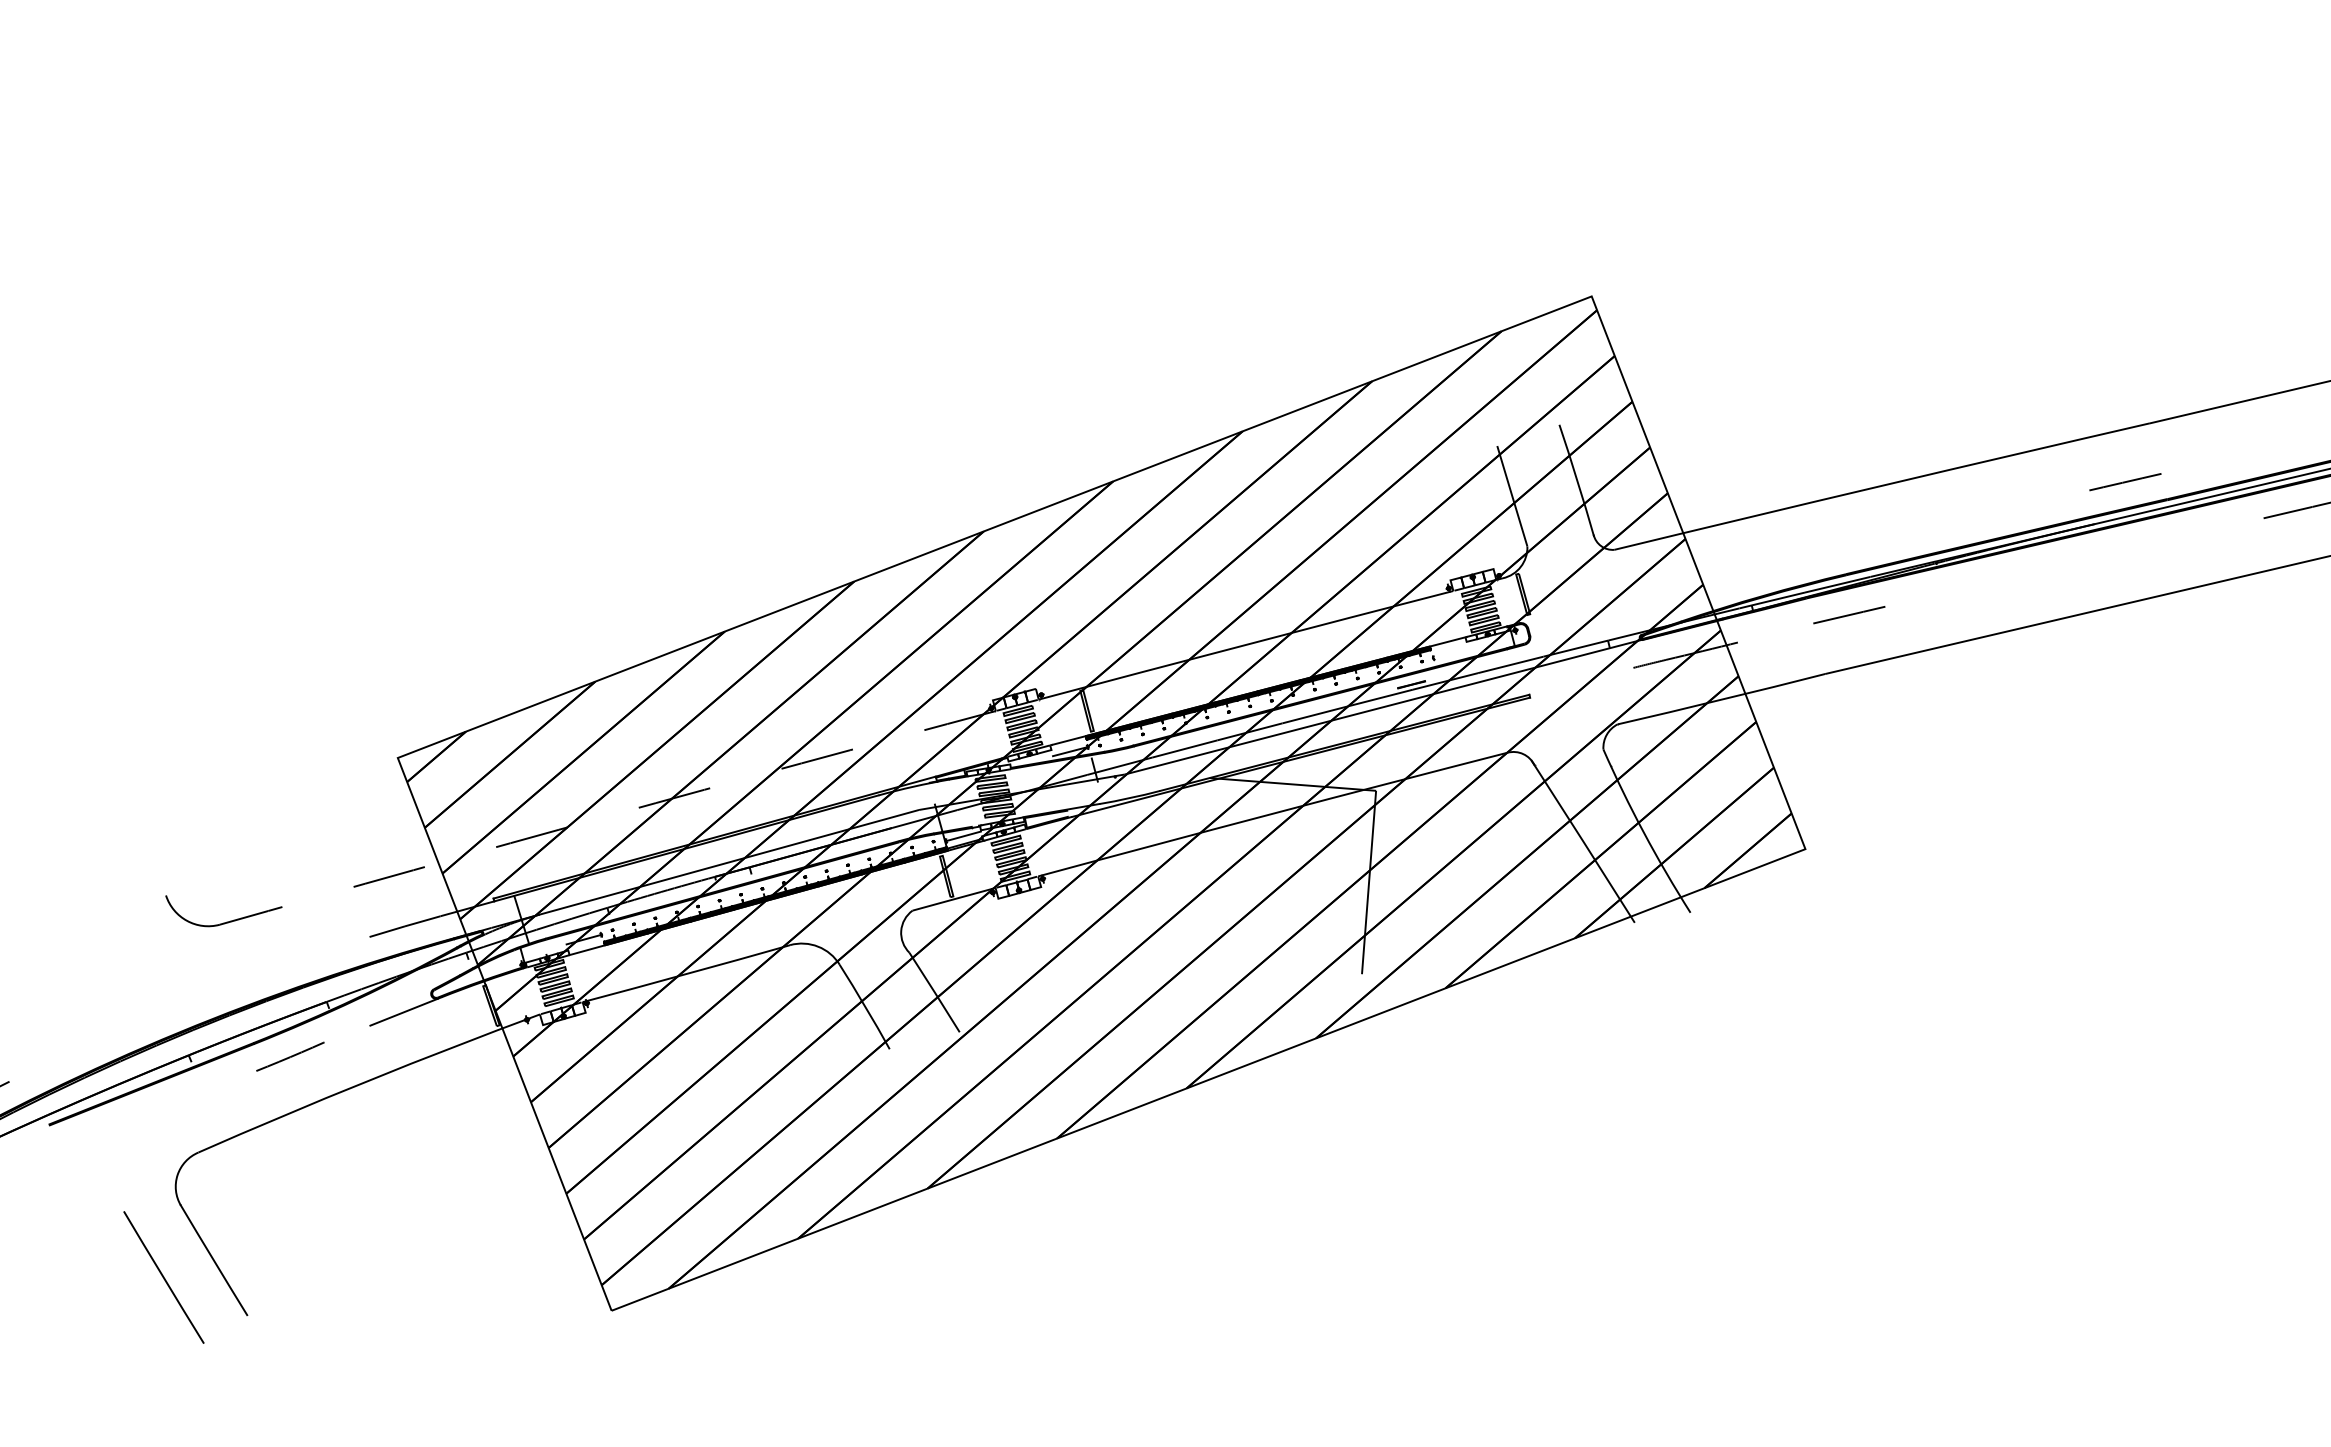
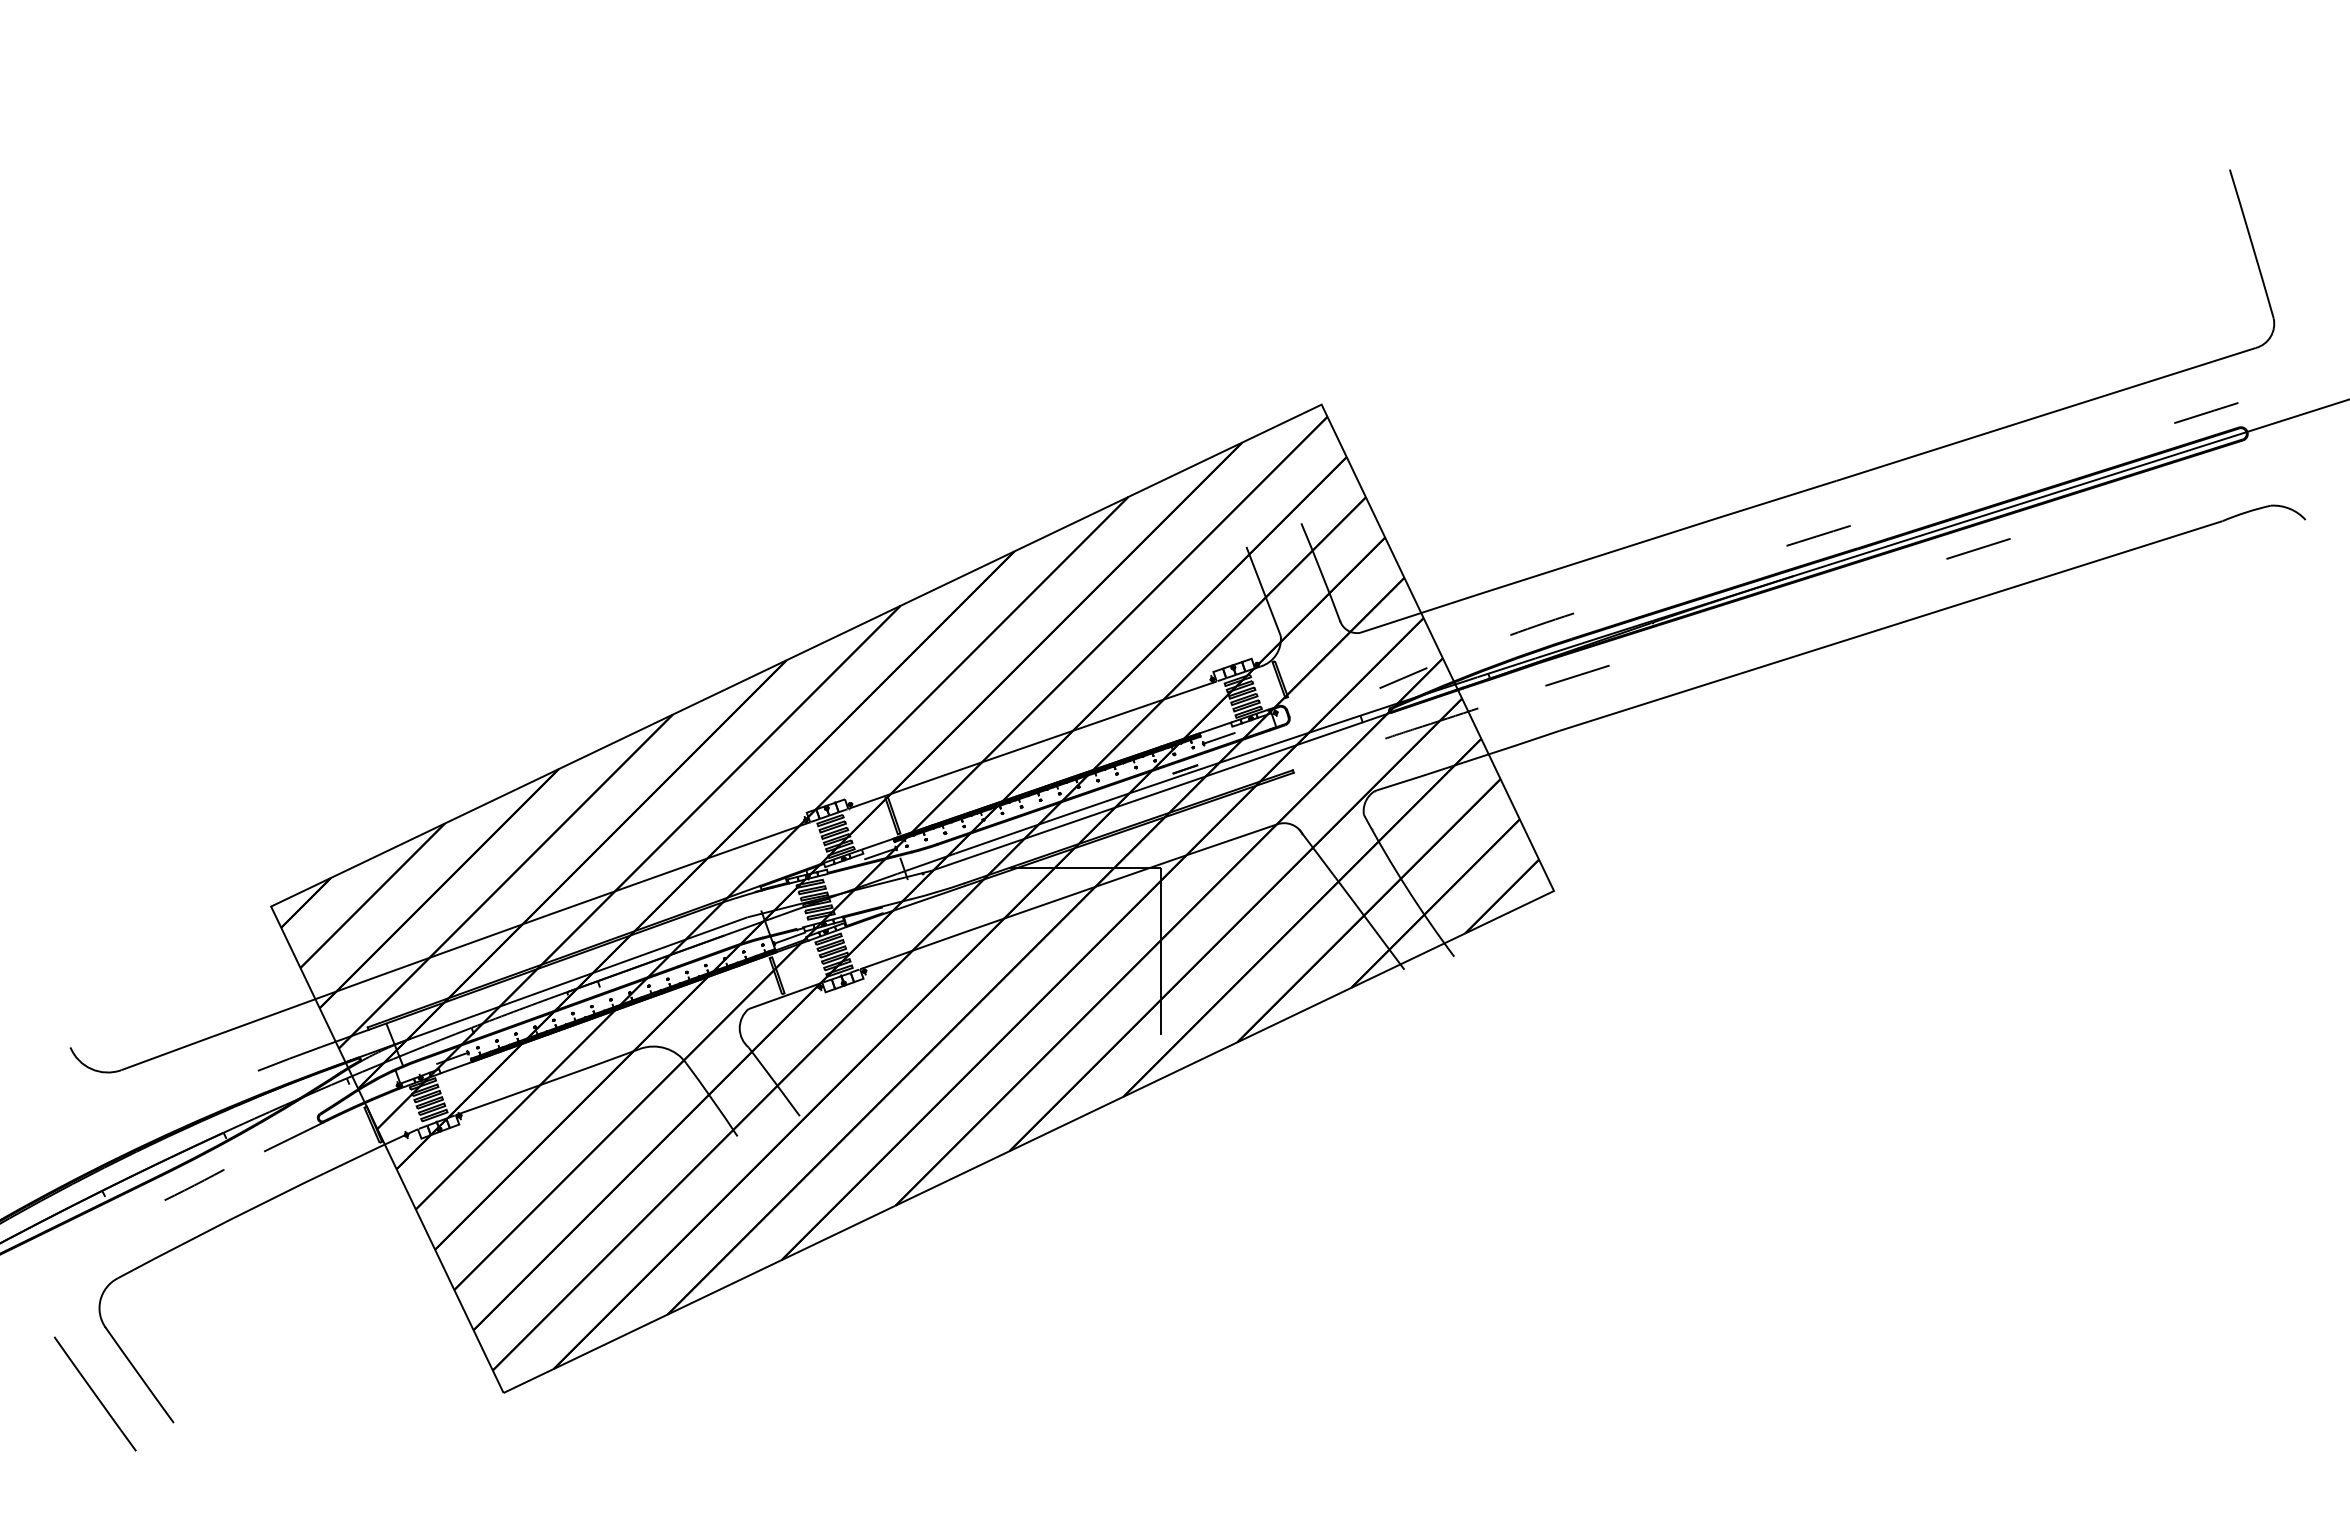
line: (1814, 554) -> (1541, 623), added
line: (1658, 602) -> (1403, 677), added
line: (1450, 653) -> (1218, 738), added
arc: (607, 815) -> (465, 944), dashed -> solid

